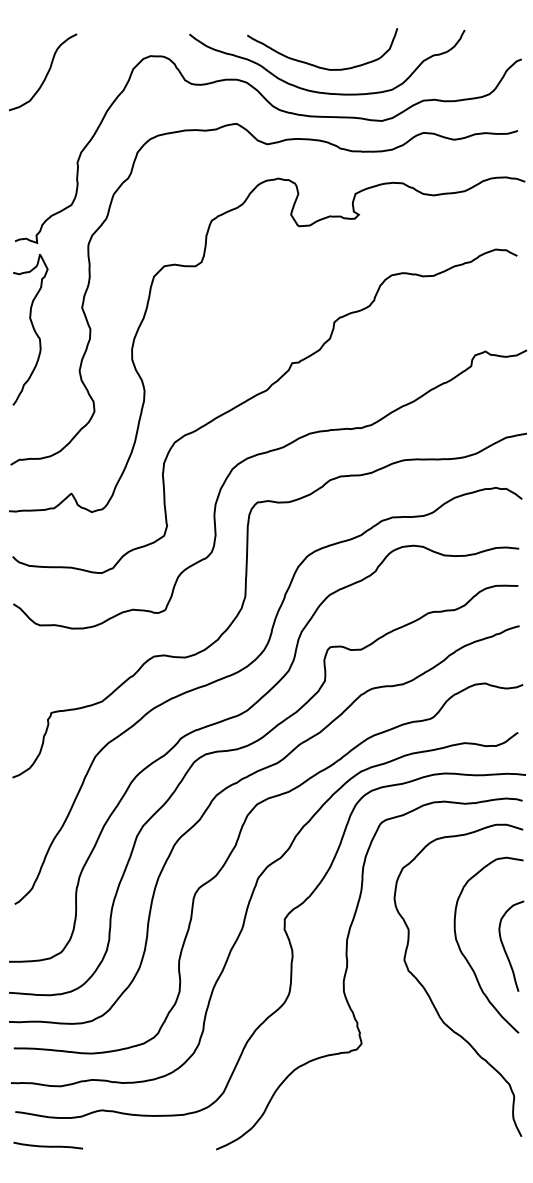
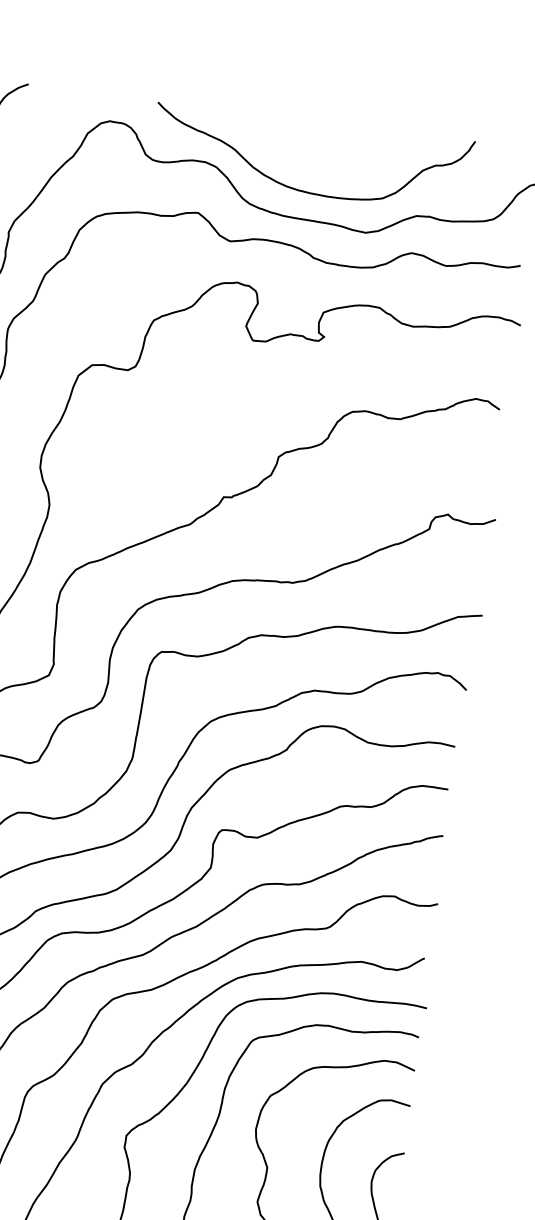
curve: (317, 65) -> (300, 158), removed

